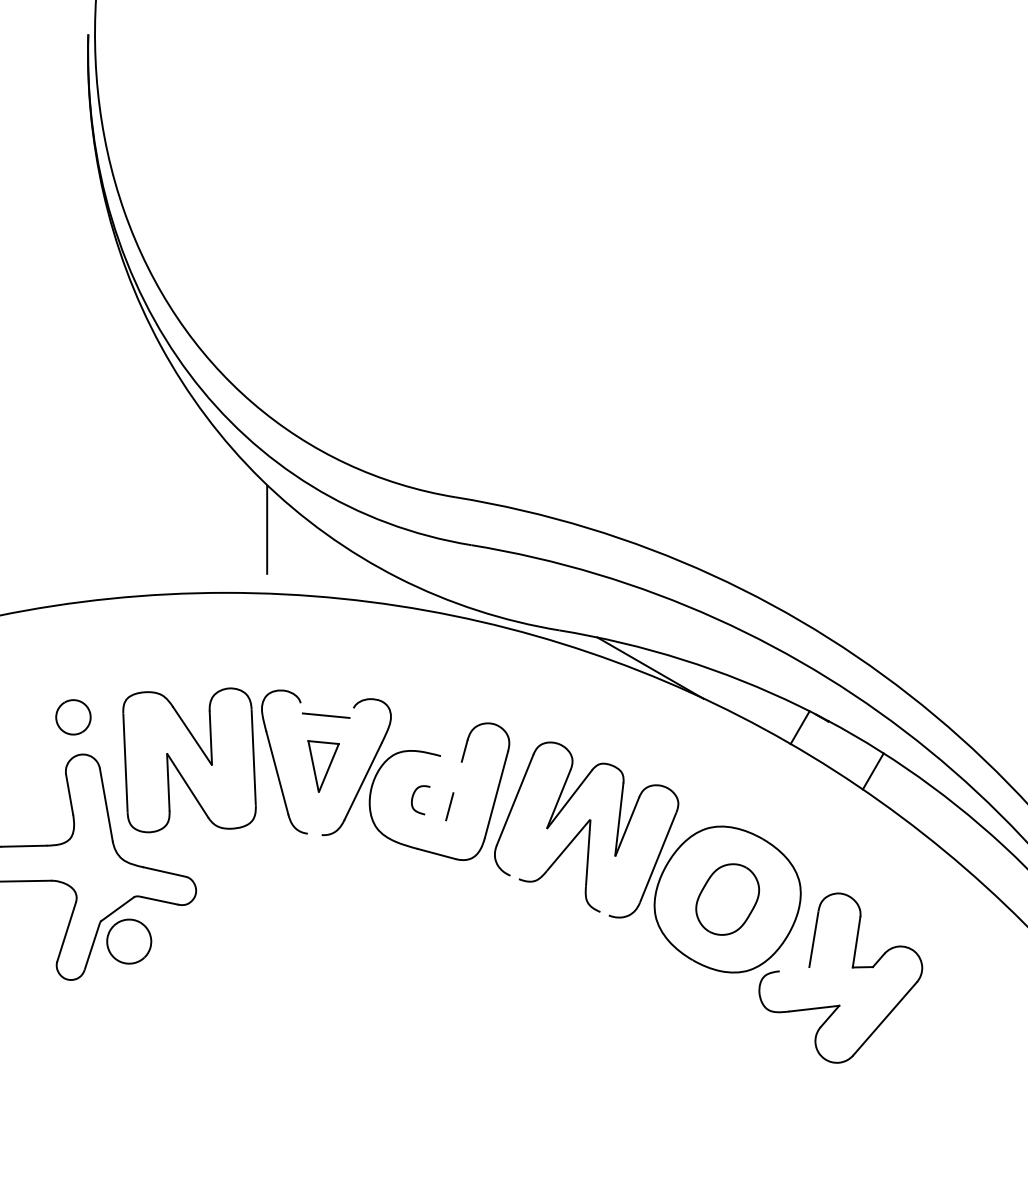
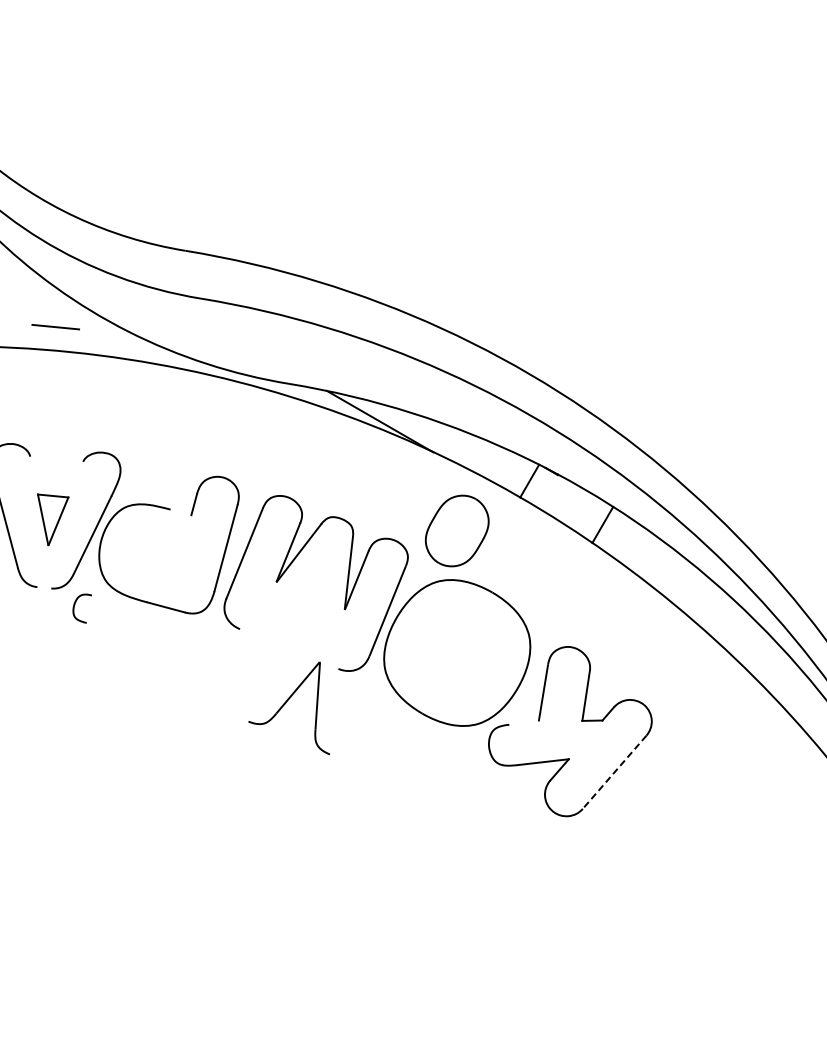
line: (326, 715) -> (56, 326), moved
curve: (413, 798) -> (75, 606), moved
line: (449, 806) -> (179, 559), removed
part: (559, 865) -> (289, 707), moved
part: (727, 899) -> (457, 530), moved
line: (885, 1018) -> (615, 771), solid -> dashed

